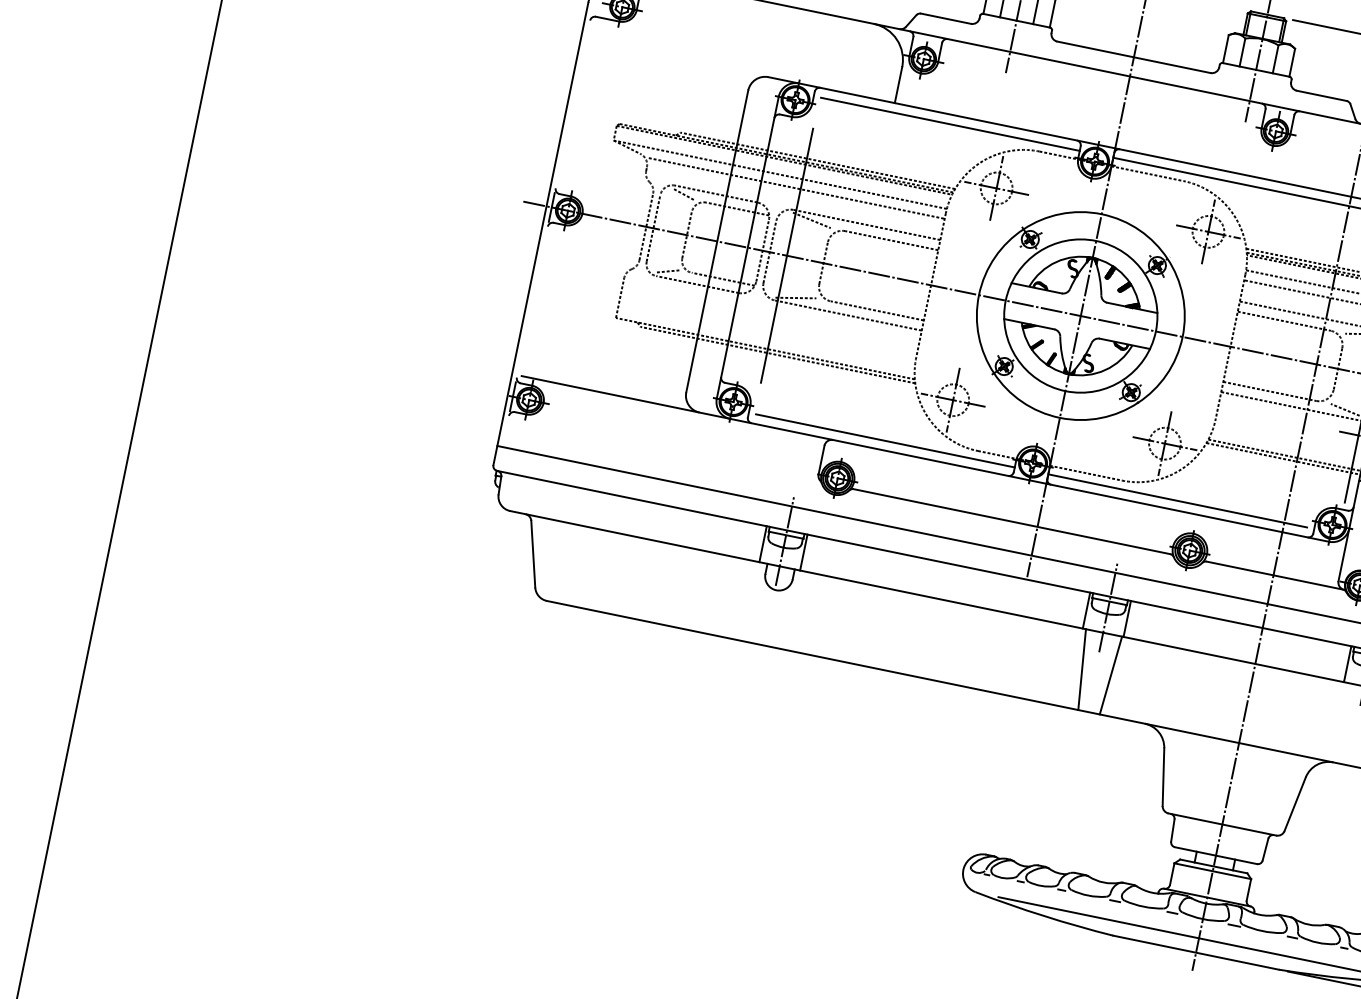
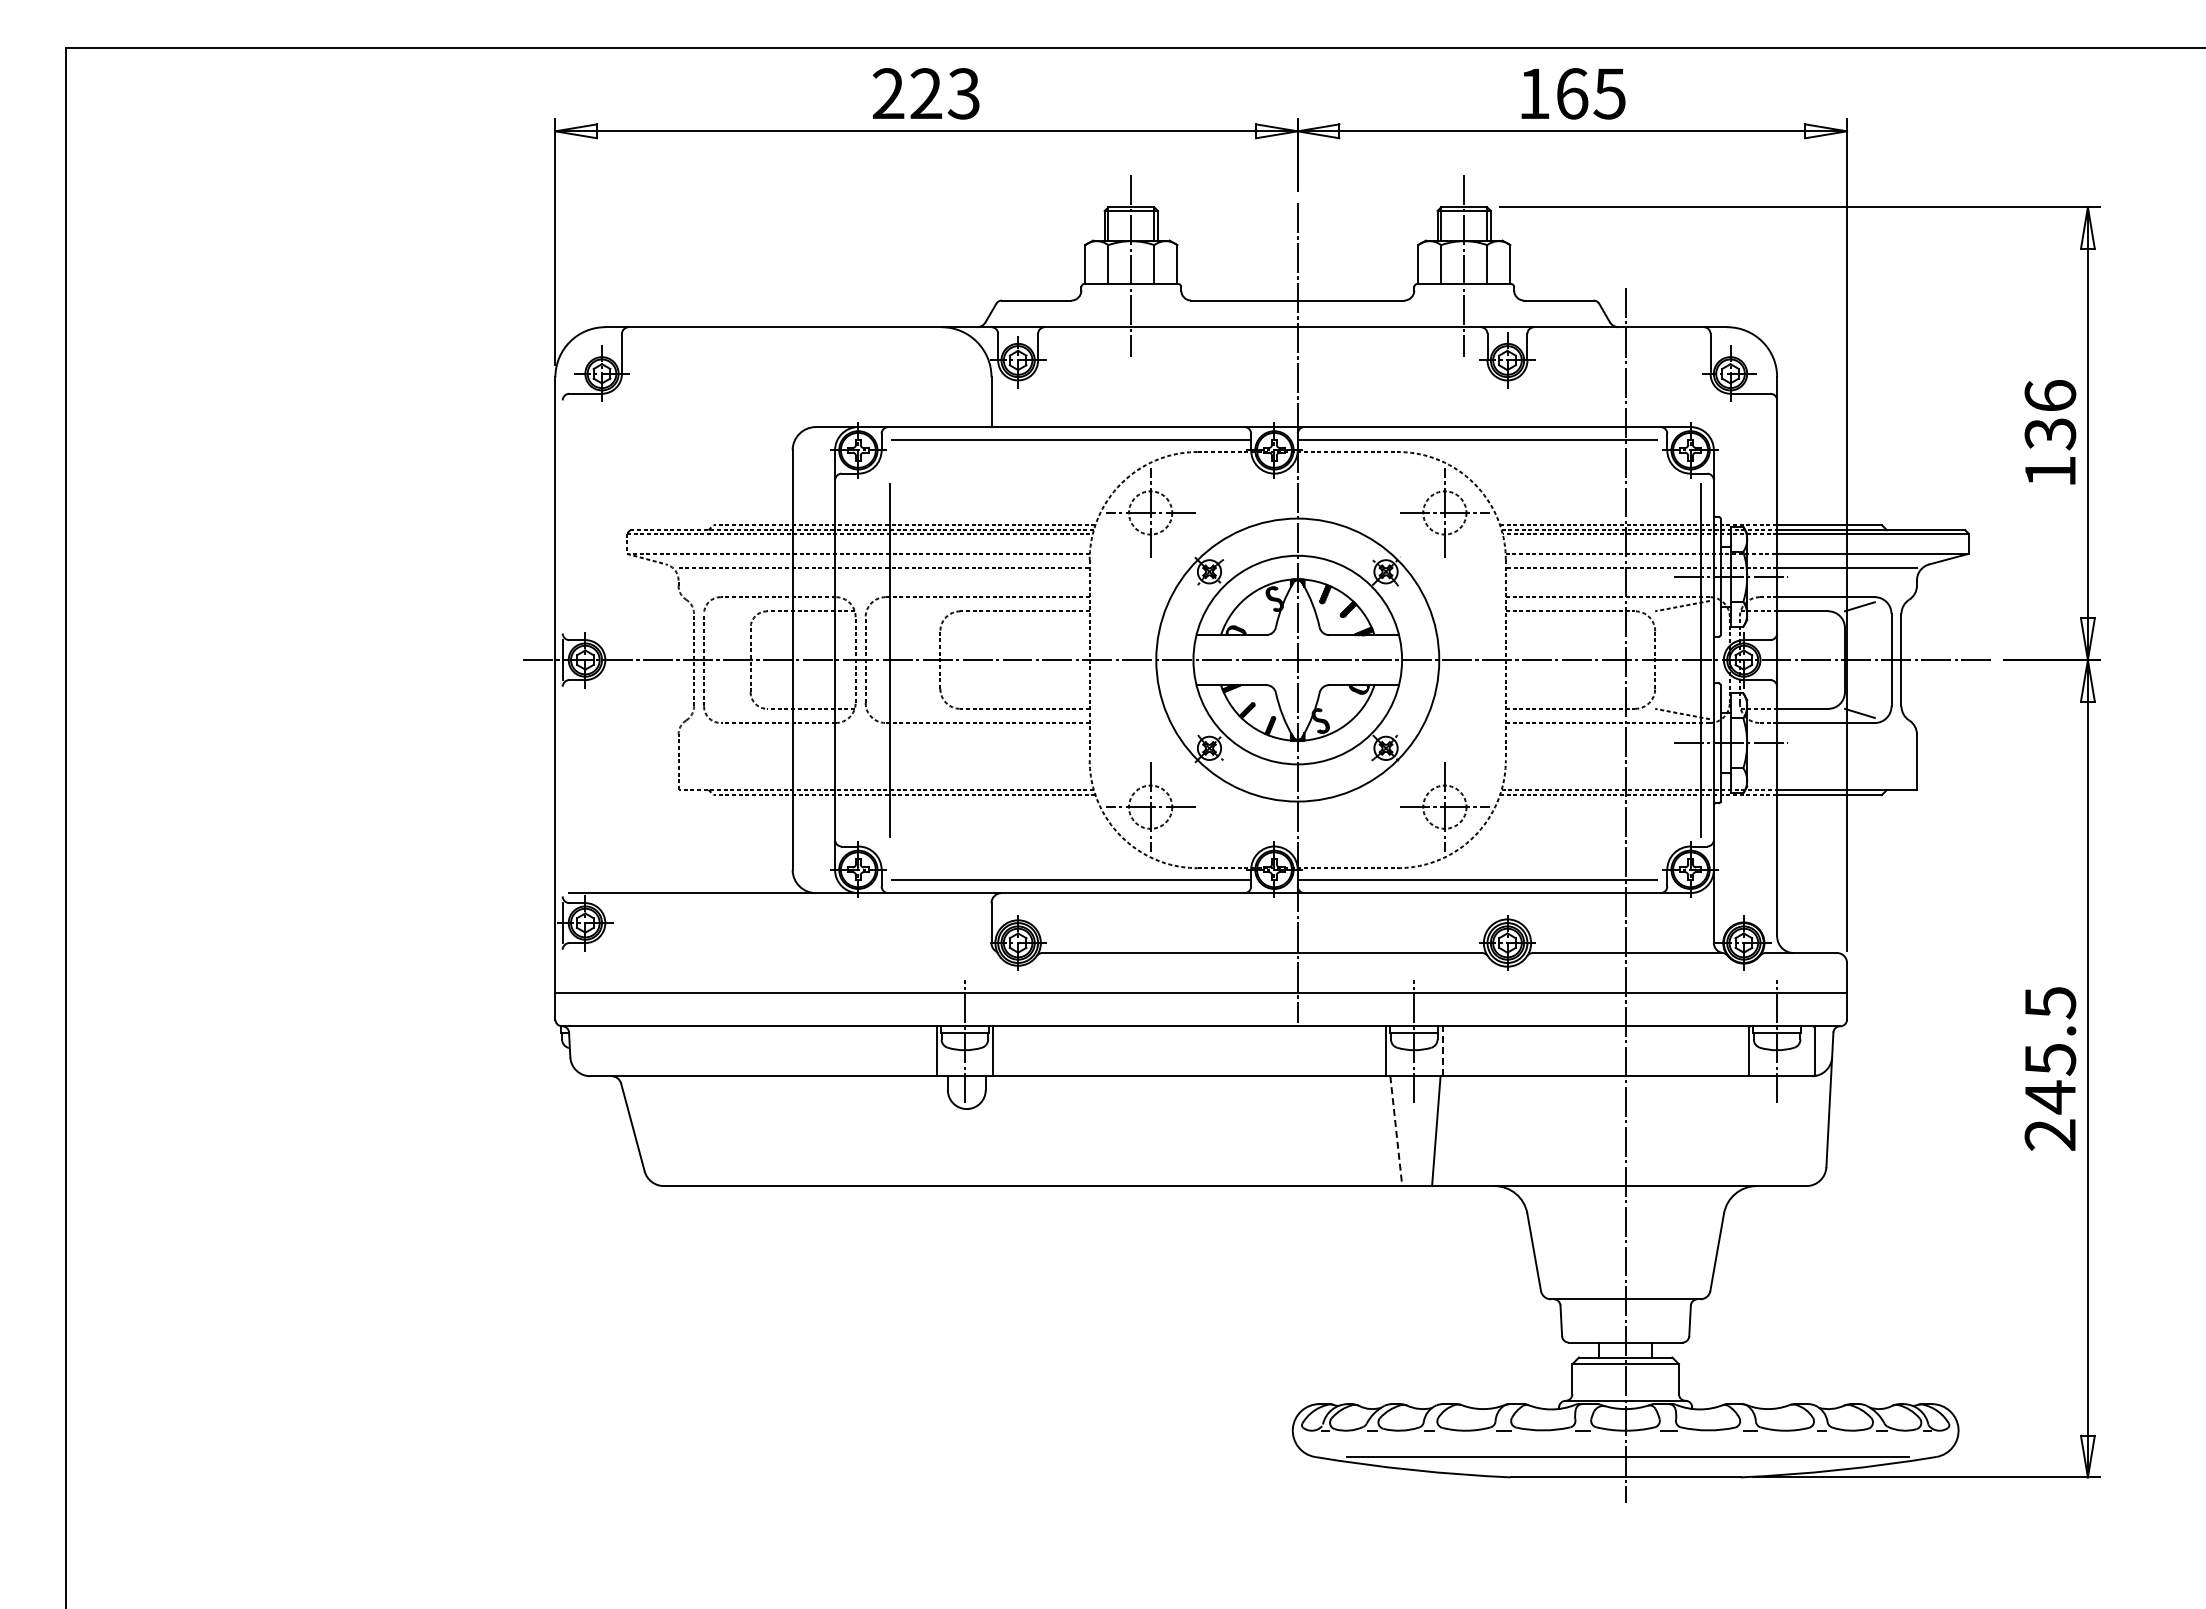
line: (684, 194) -> (735, 606), removed
line: (811, 219) -> (912, 605), removed
line: (668, 270) -> (735, 712), removed
line: (795, 297) -> (912, 713), removed
line: (1127, 619) -> (1442, 1051), solid -> dashed
line: (1082, 669) -> (1396, 1131), solid -> dashed

